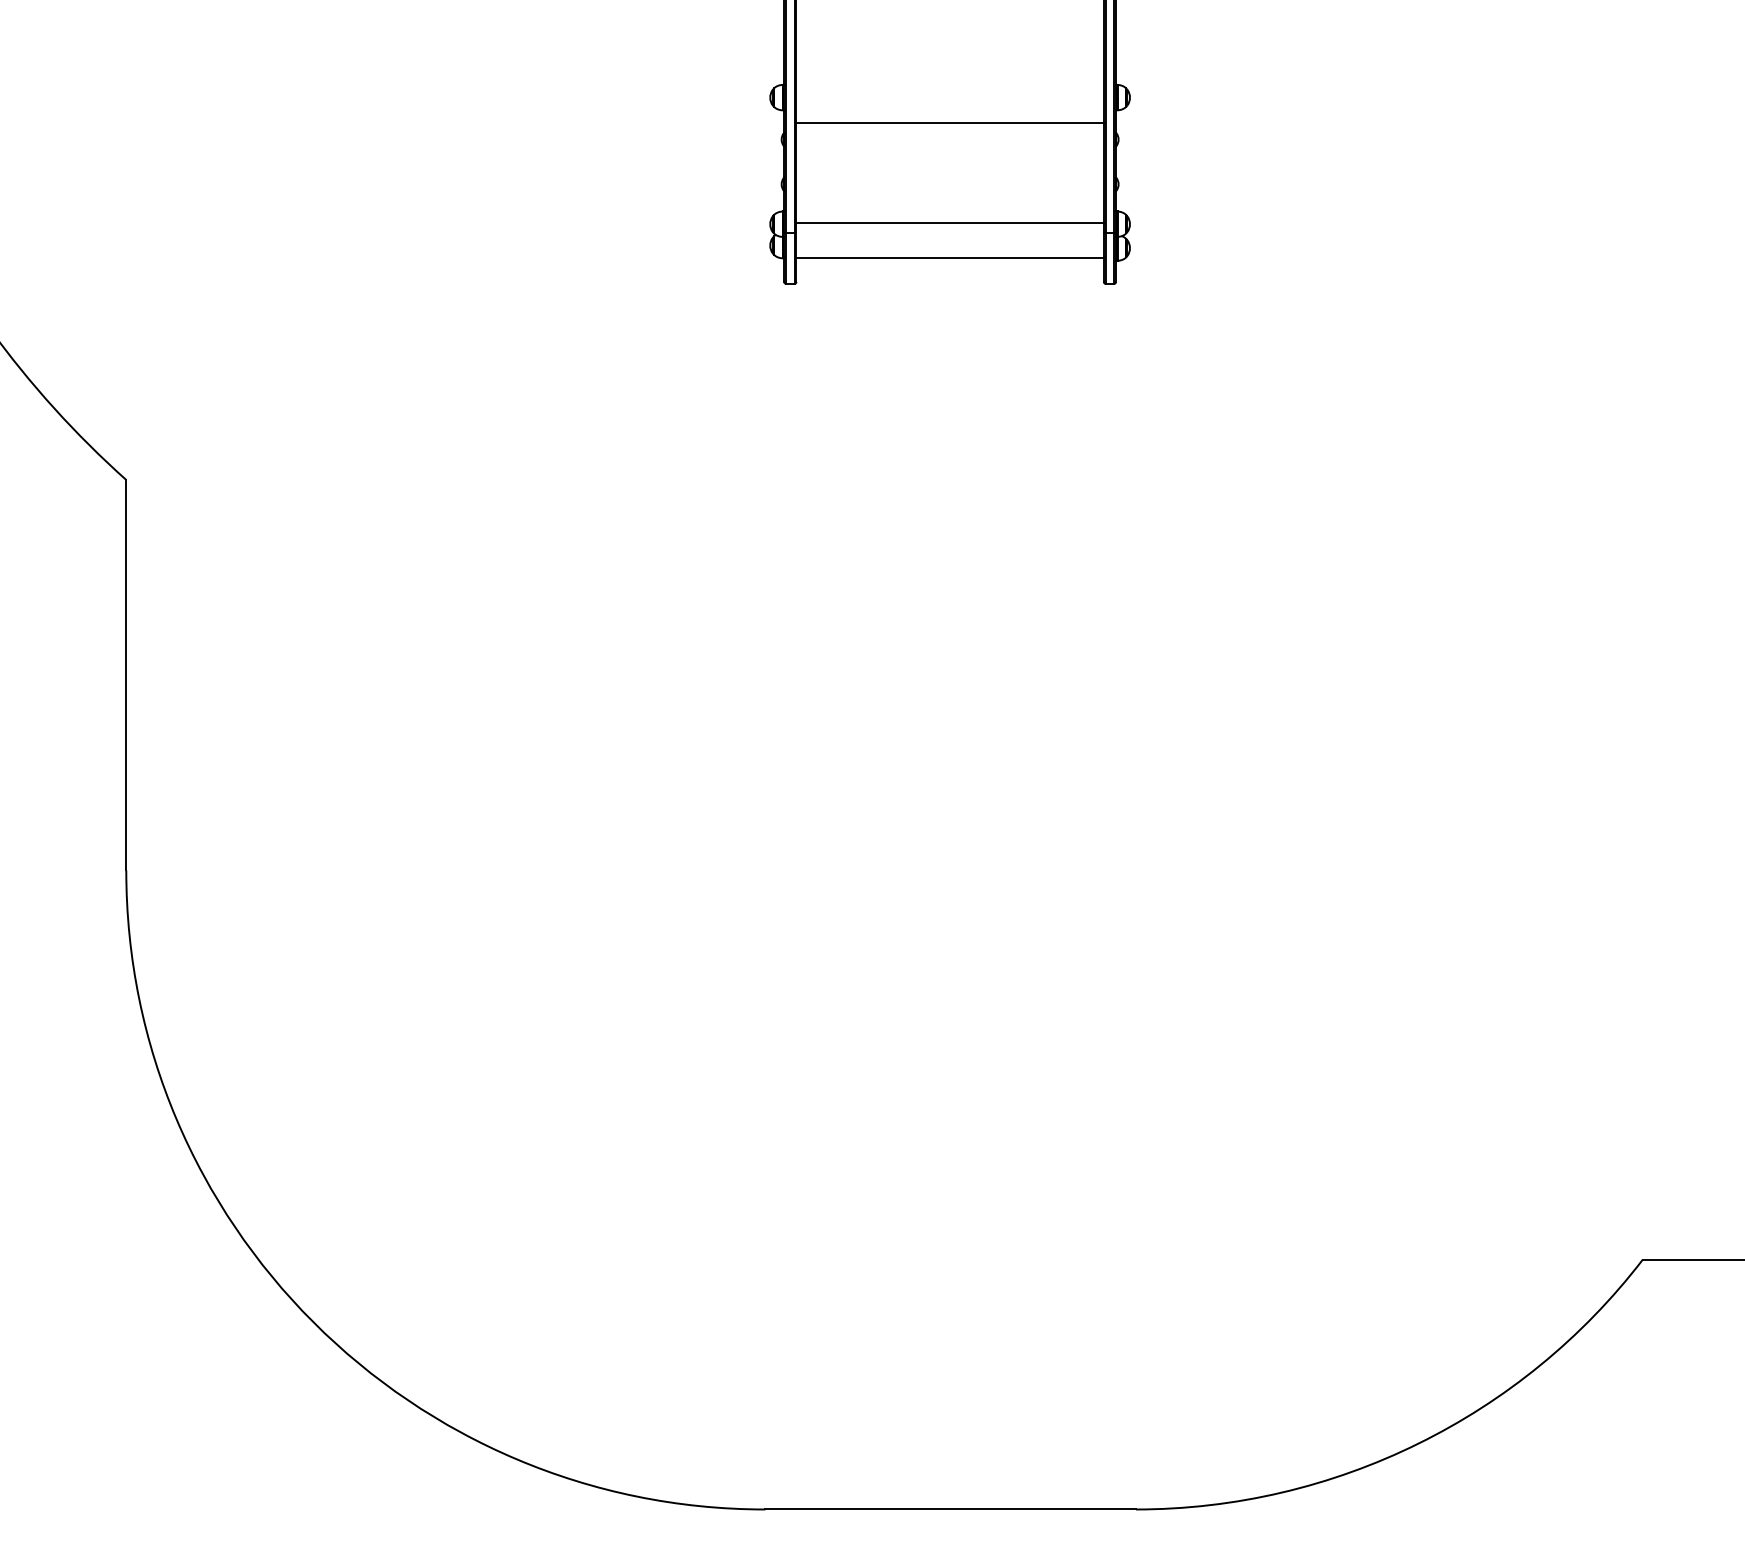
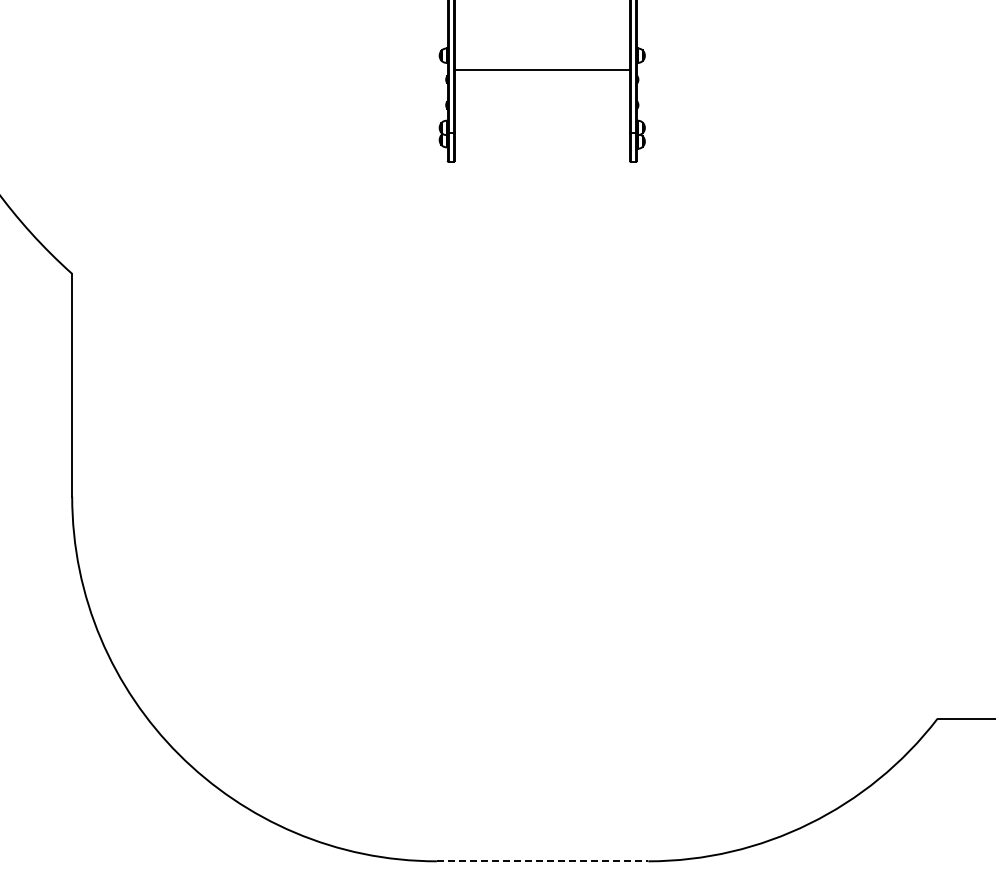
line: (950, 223) -> (542, 127), removed
line: (950, 256) -> (542, 146), removed
line: (950, 1509) -> (542, 861), solid -> dashed

